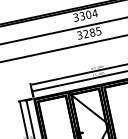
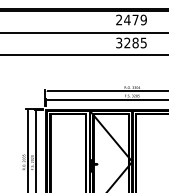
text: (85, 15) -> (131, 19), 3304 -> 2479

